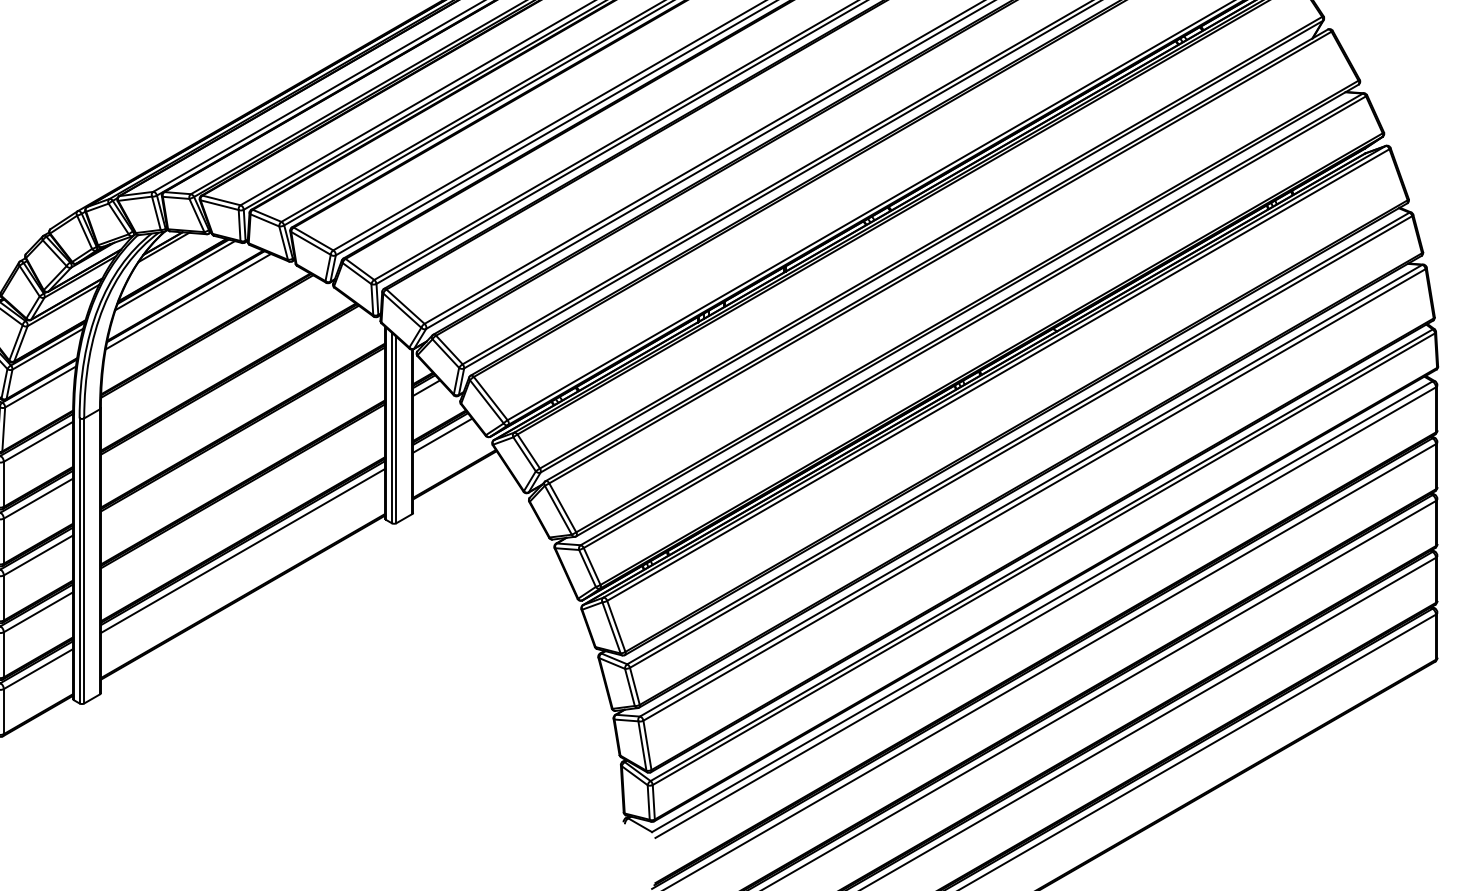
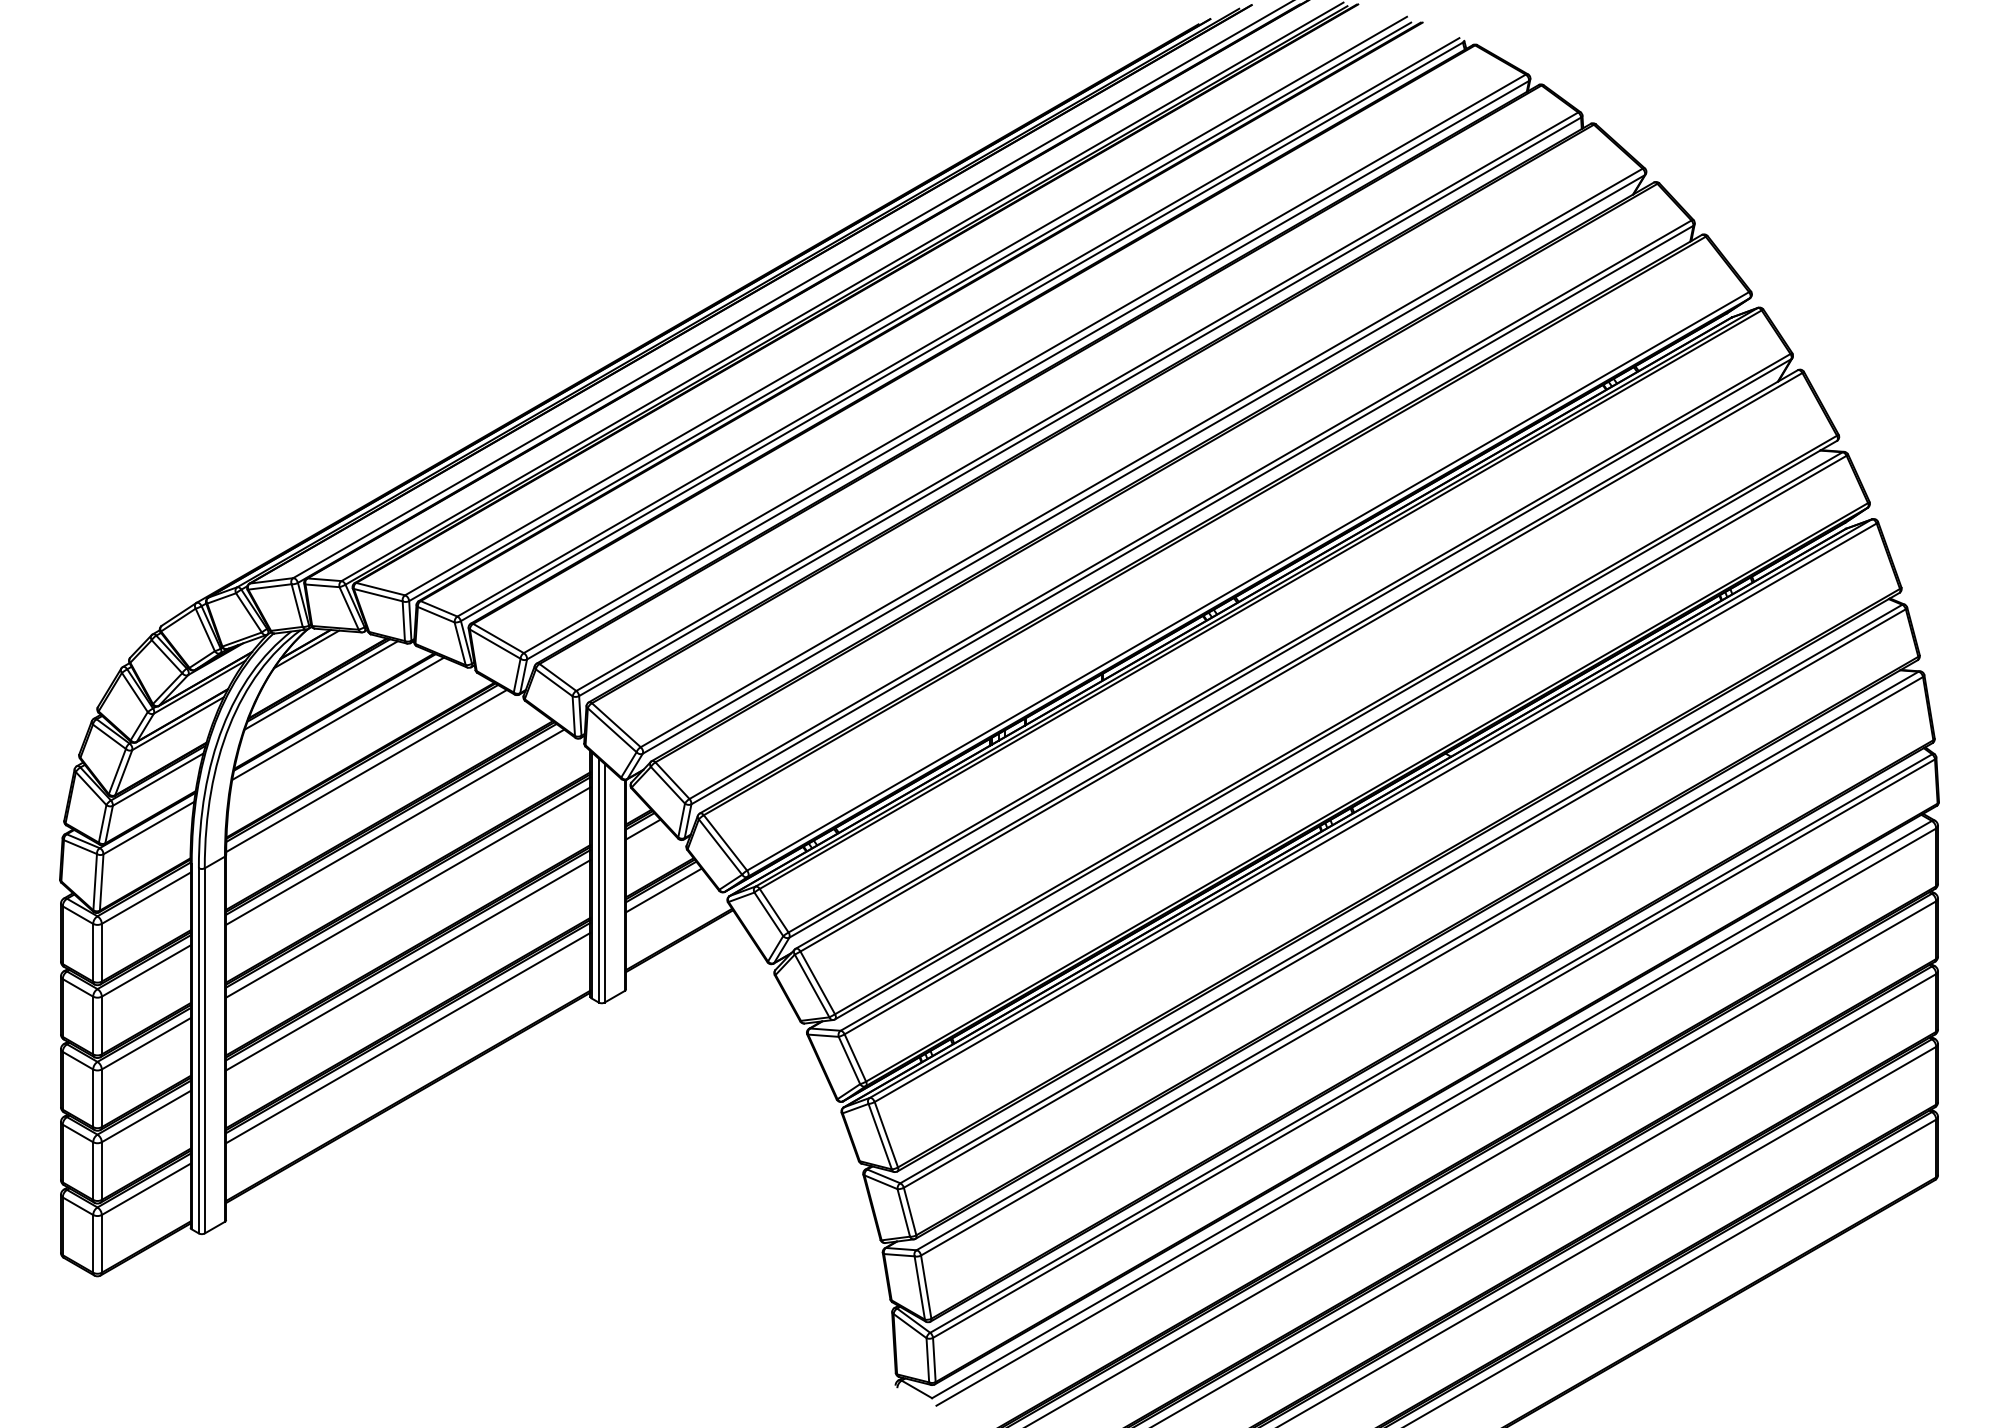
line: (210, 342) -> (366, 771), added
line: (233, 385) -> (395, 826), added
line: (243, 437) -> (408, 892), added
line: (243, 494) -> (408, 965), added

